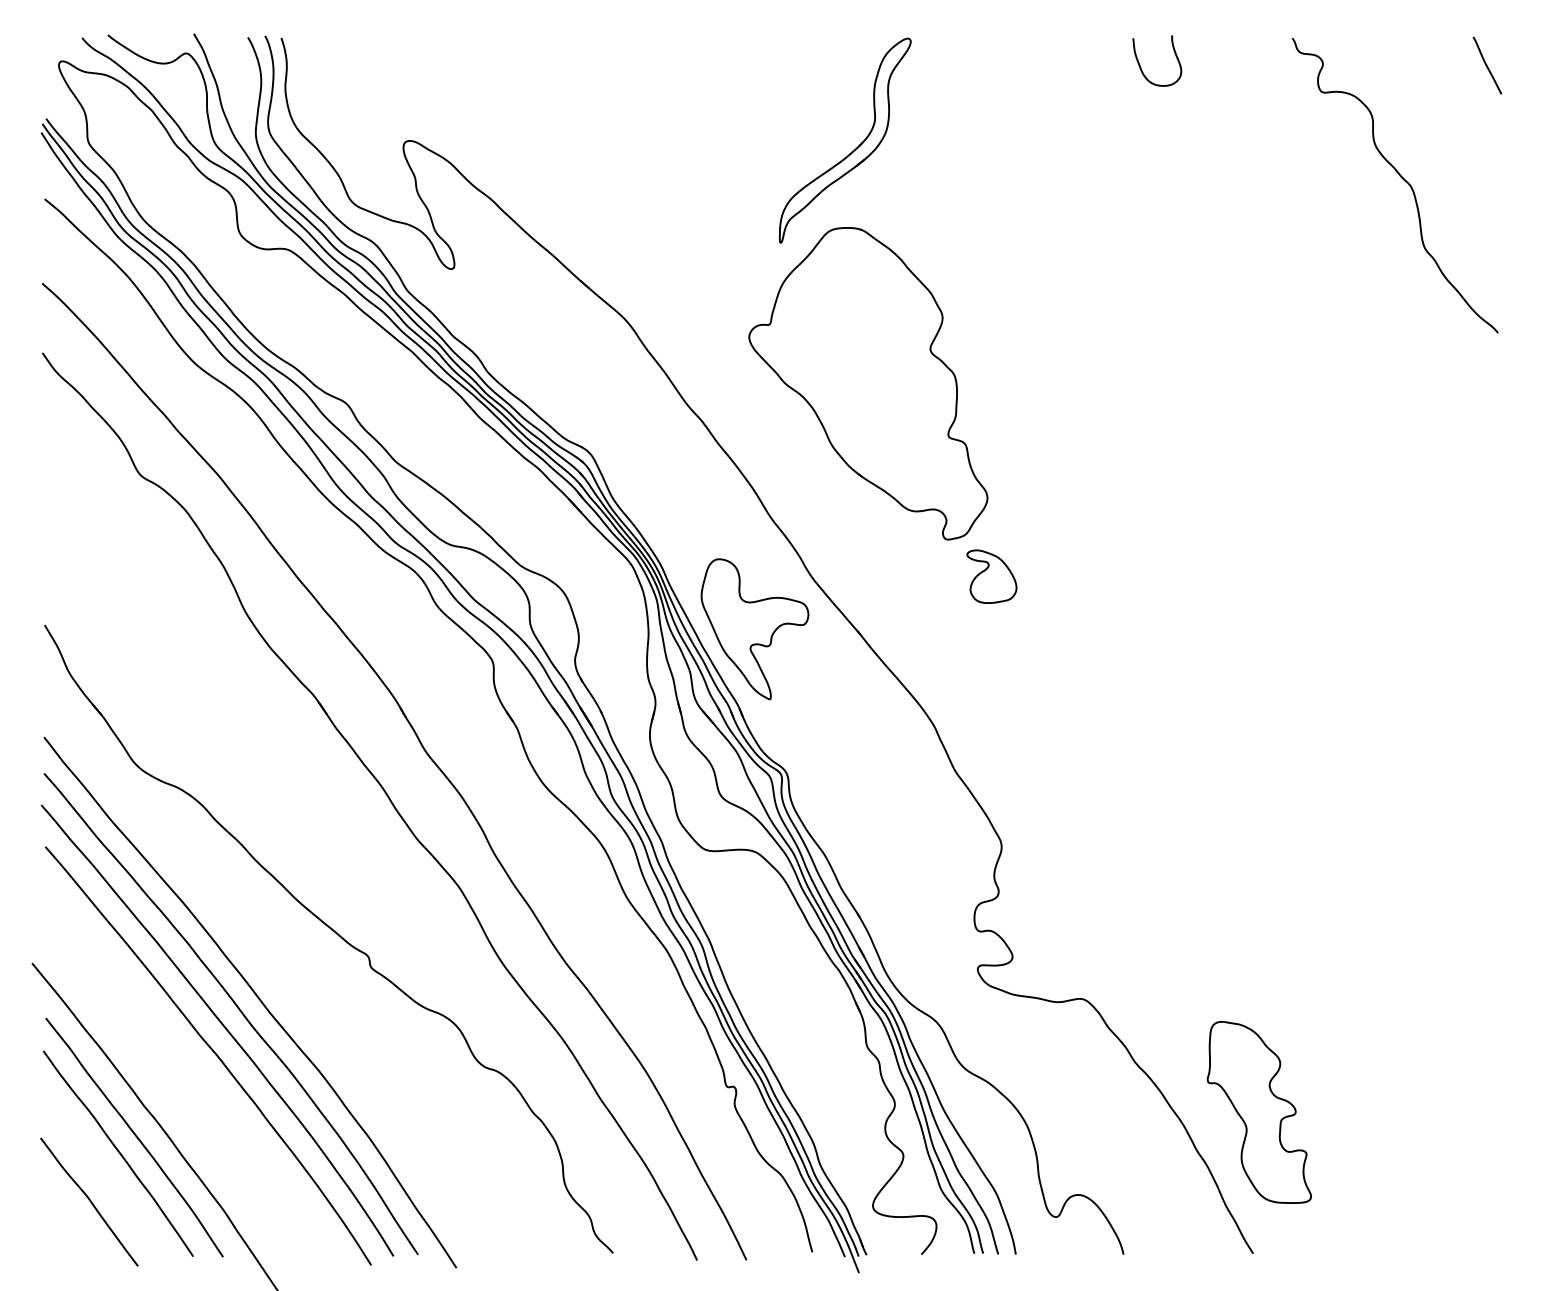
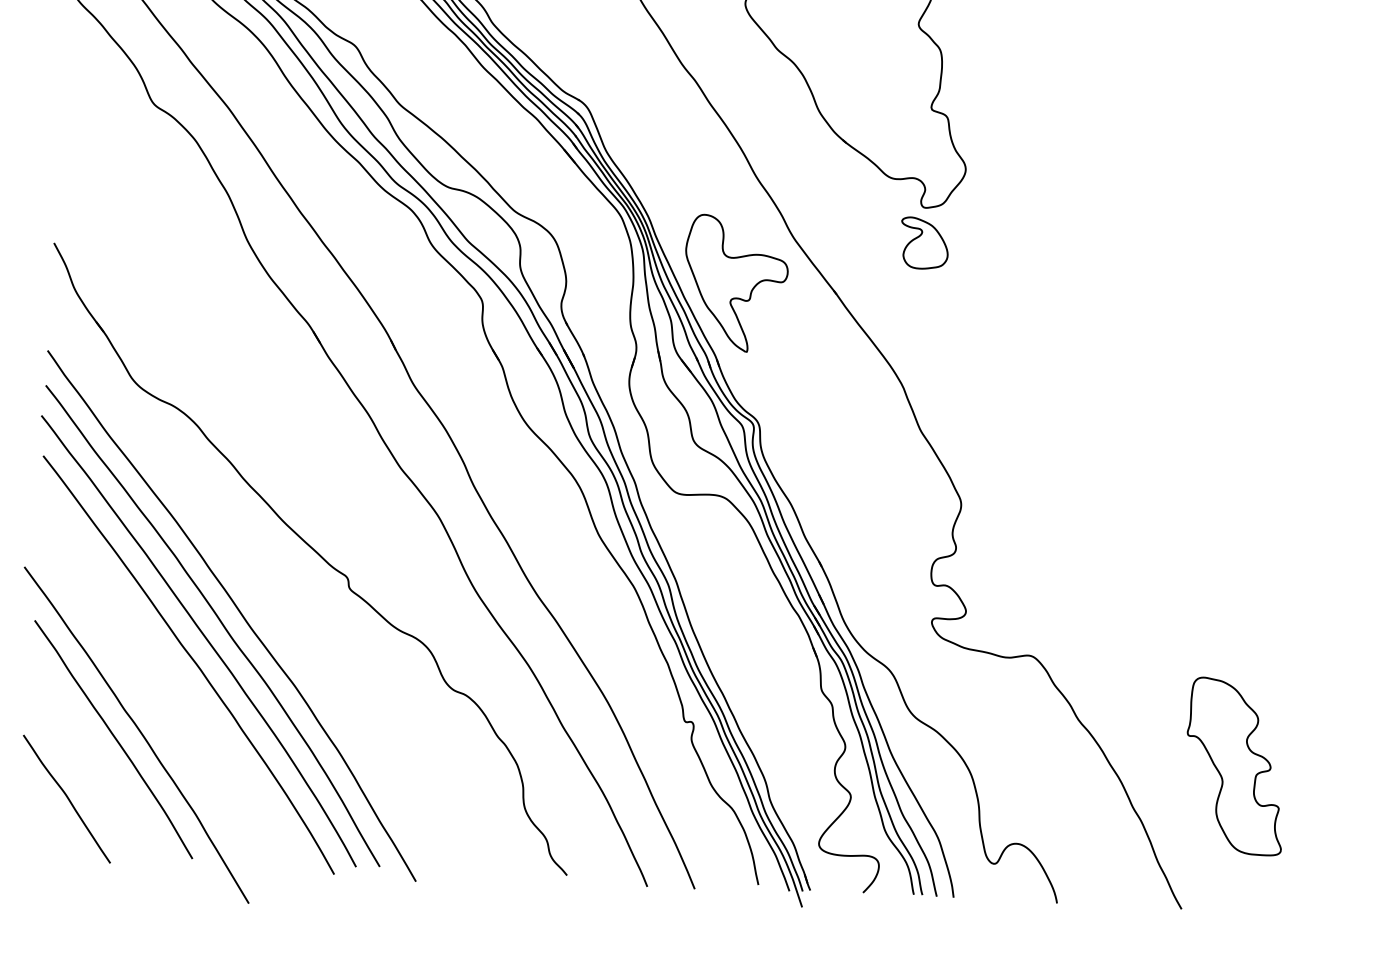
part: (991, 576) -> (924, 243), moved
part: (1258, 1112) -> (1234, 766), moved
curve: (118, 1152) -> (97, 753), removed

